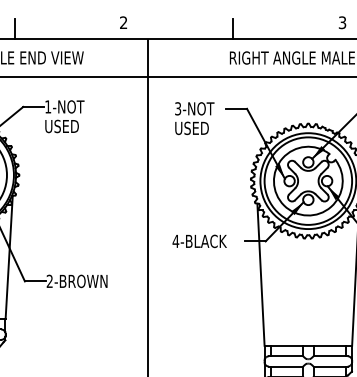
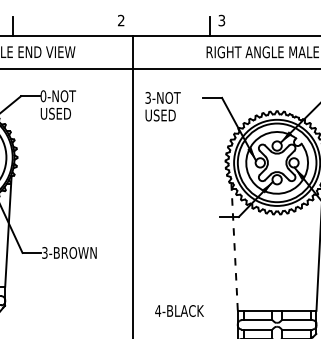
text: (123, 22) -> (121, 20), moved
text: (342, 22) -> (221, 20), moved
text: (48, 107) -> (43, 96), 1-NOT -> 0-NOT
text: (194, 118) -> (162, 106), moved
text: (199, 240) -> (179, 310), moved
line: (260, 275) -> (234, 247), solid -> dashed
text: (49, 280) -> (44, 252), 2-BROWN -> 3-BROWN

